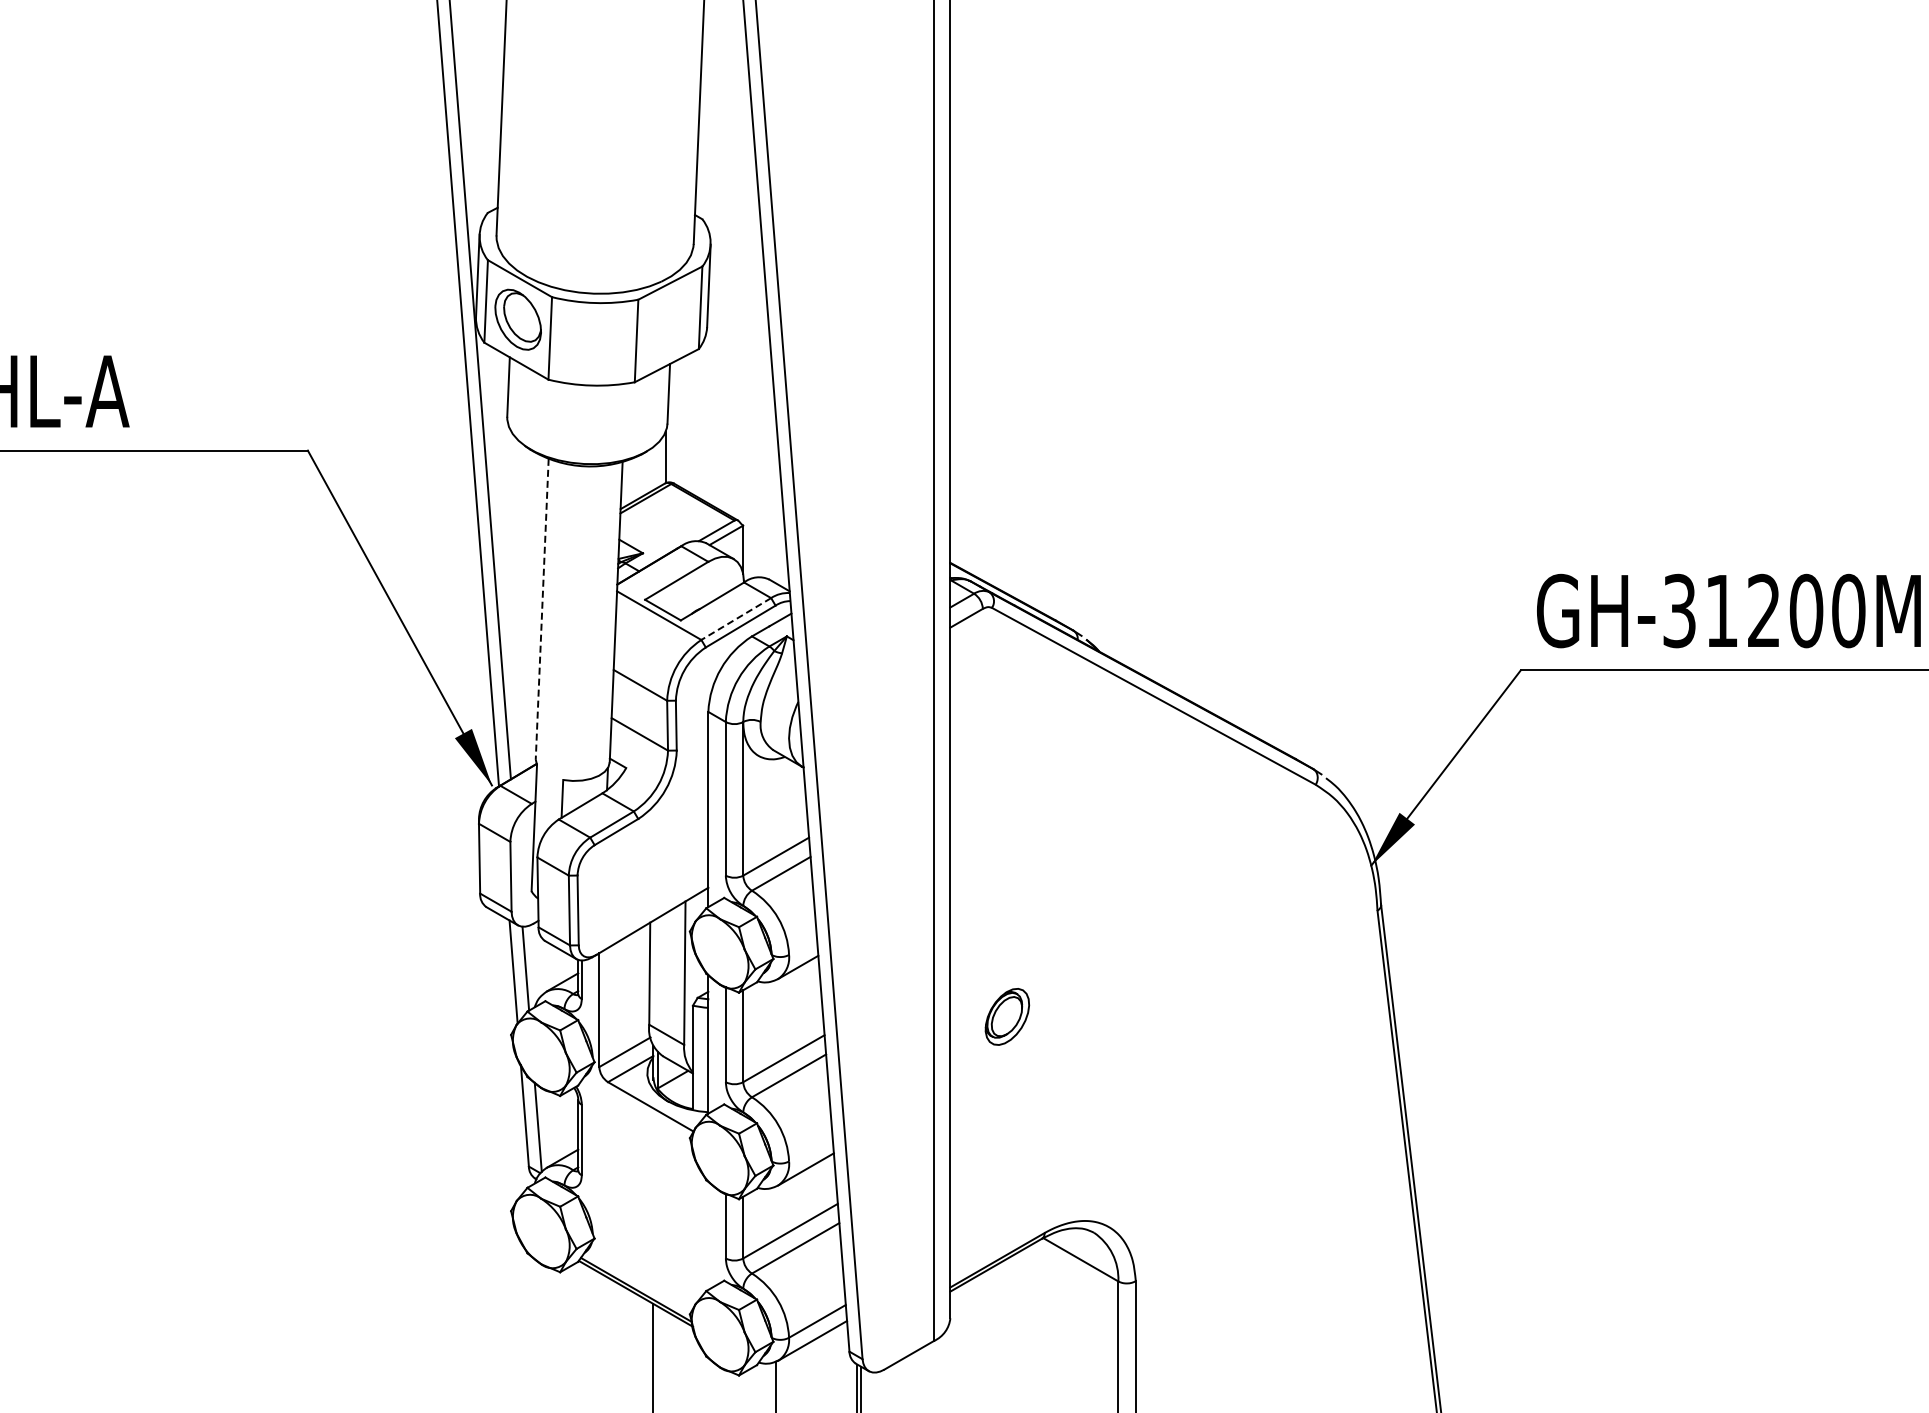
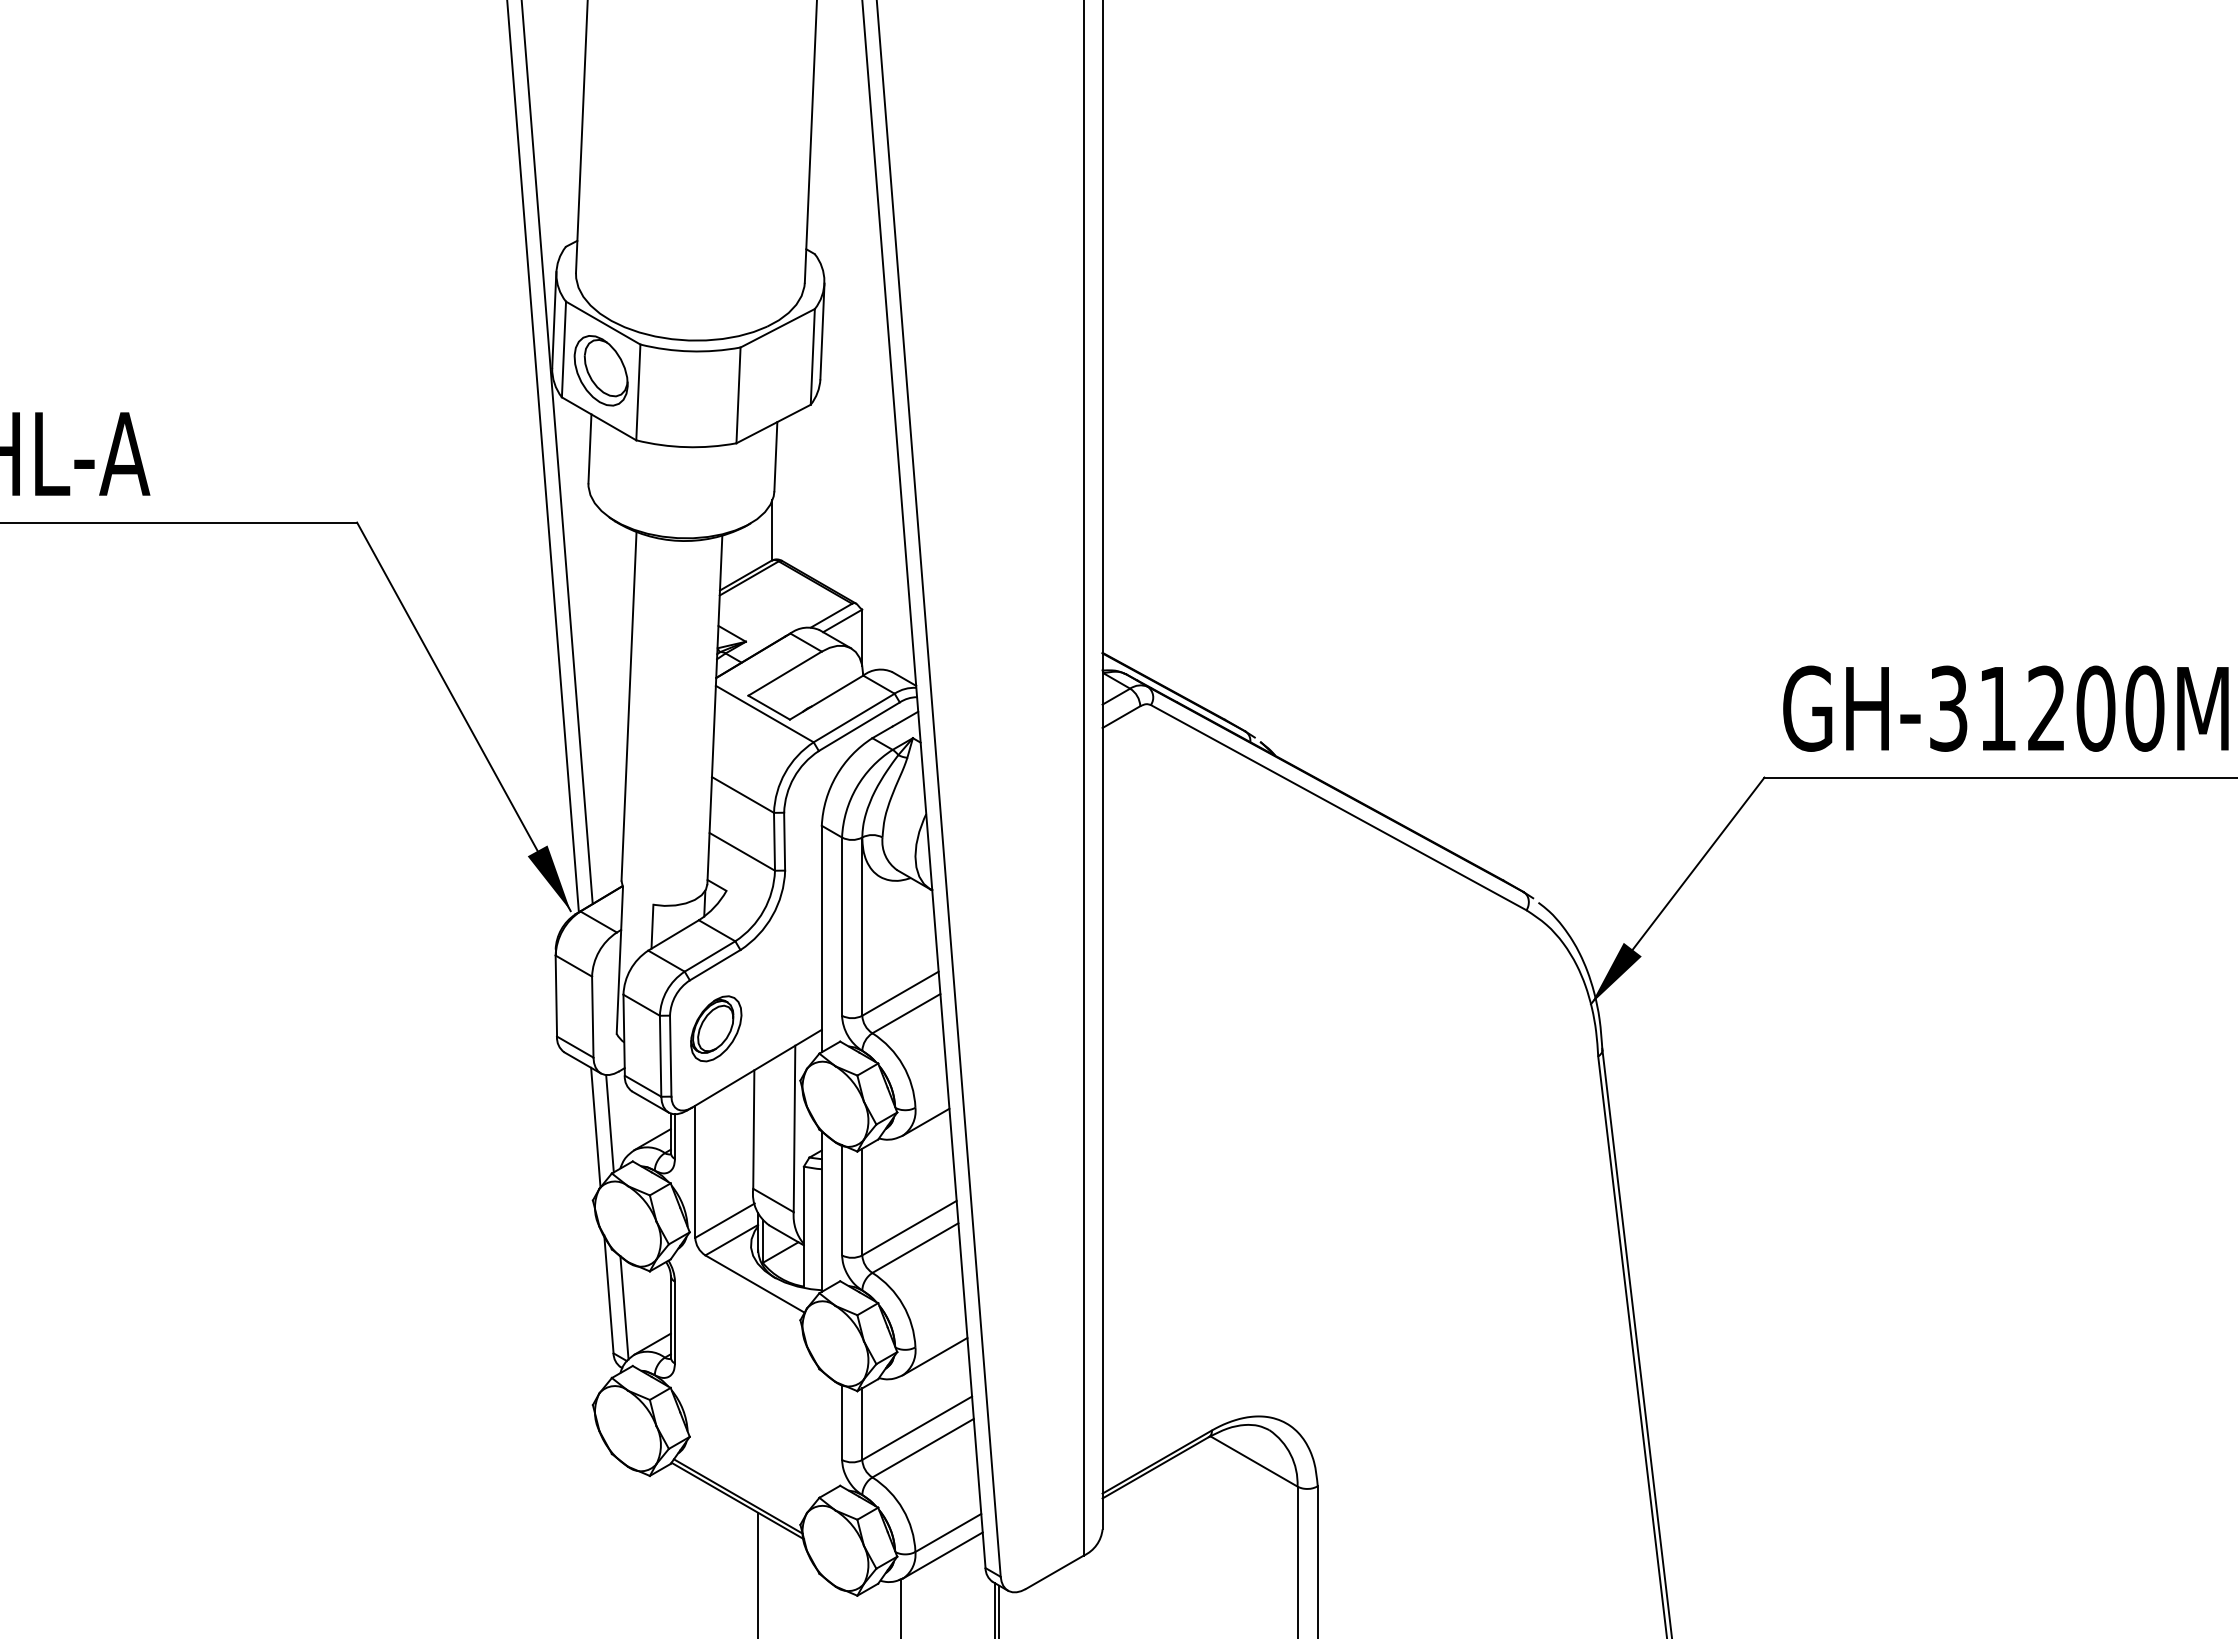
line: (542, 609) -> (629, 706), dashed -> solid
line: (736, 619) -> (854, 718), dashed -> solid
part: (1007, 1016) -> (716, 1028), moved

